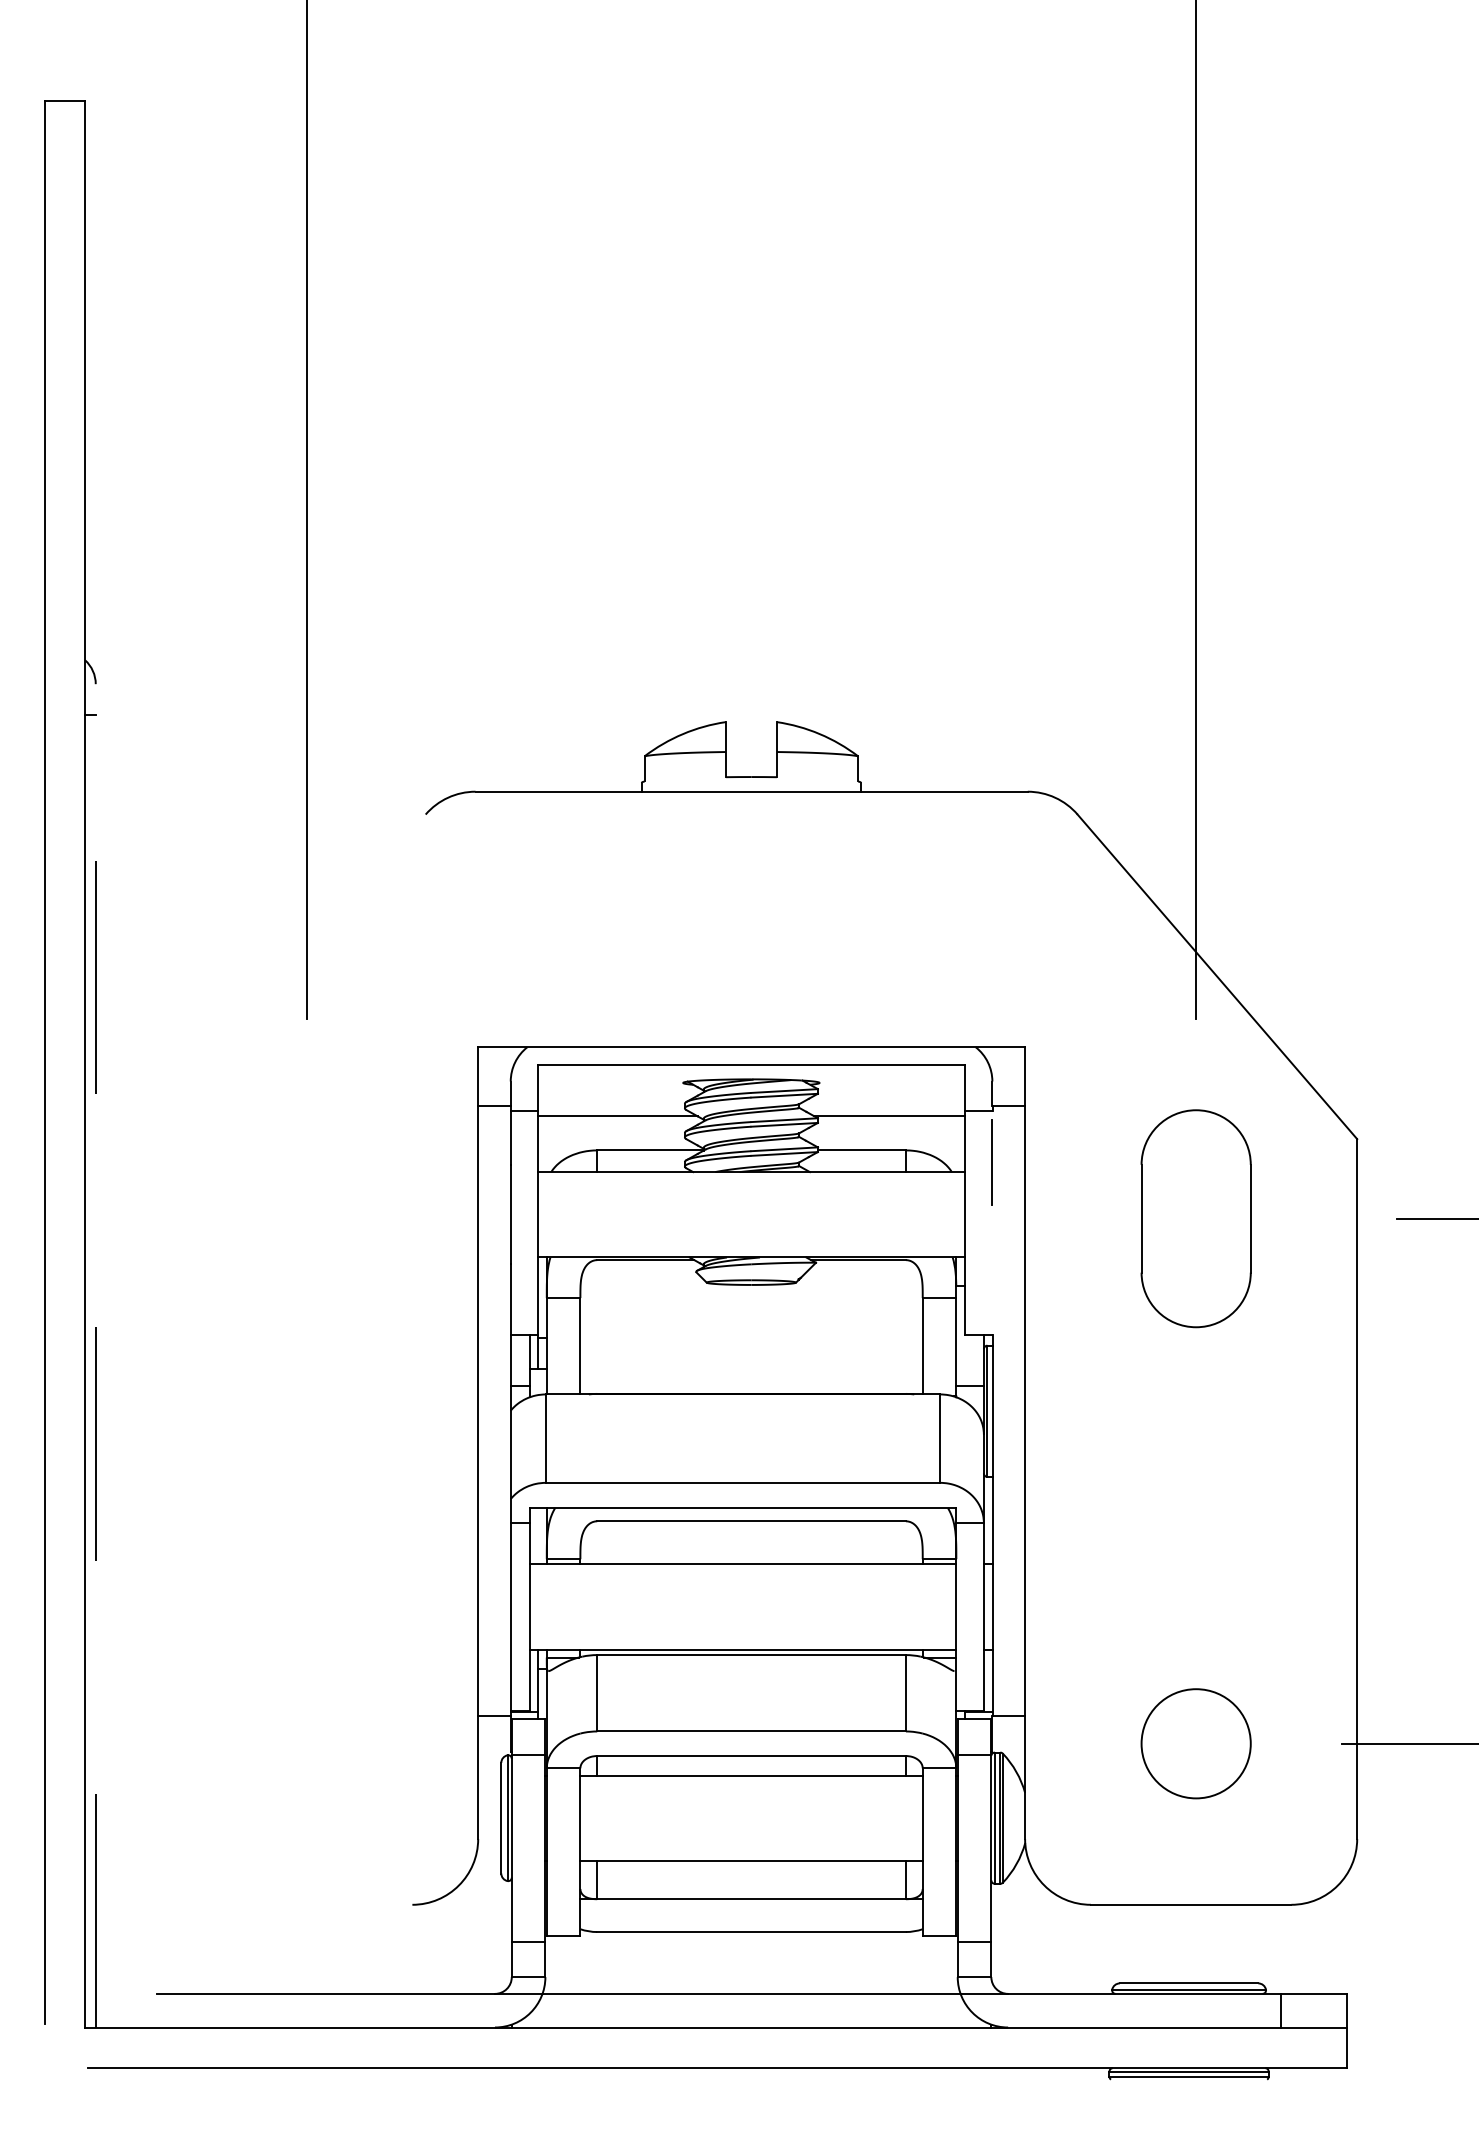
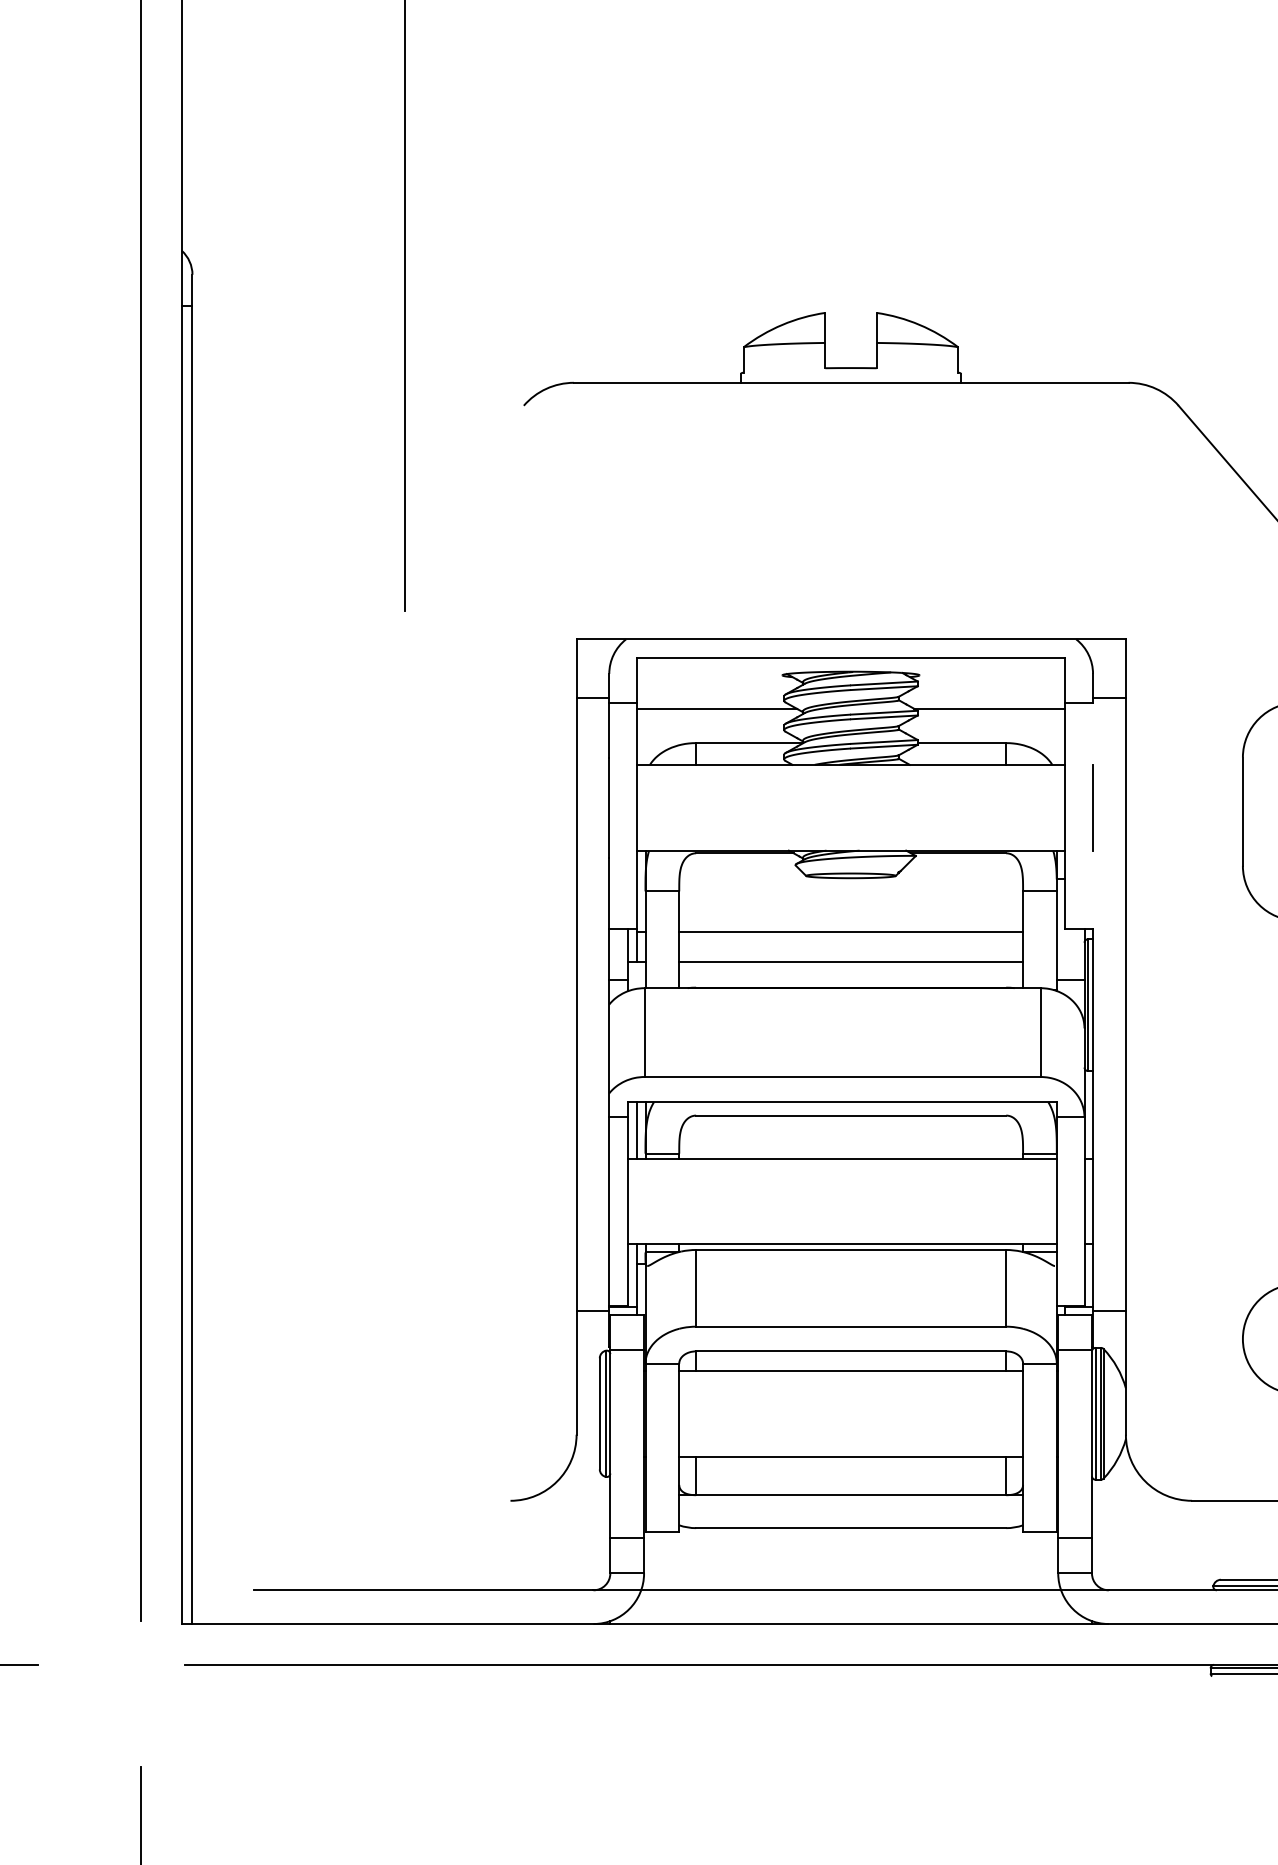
line: (991, 1162) -> (1092, 807), moved
line: (751, 1338) -> (851, 932), added
line: (95, 1355) -> (192, 949), dashed -> solid
line: (751, 1368) -> (851, 962), added
line: (538, 1536) -> (637, 1130), added

